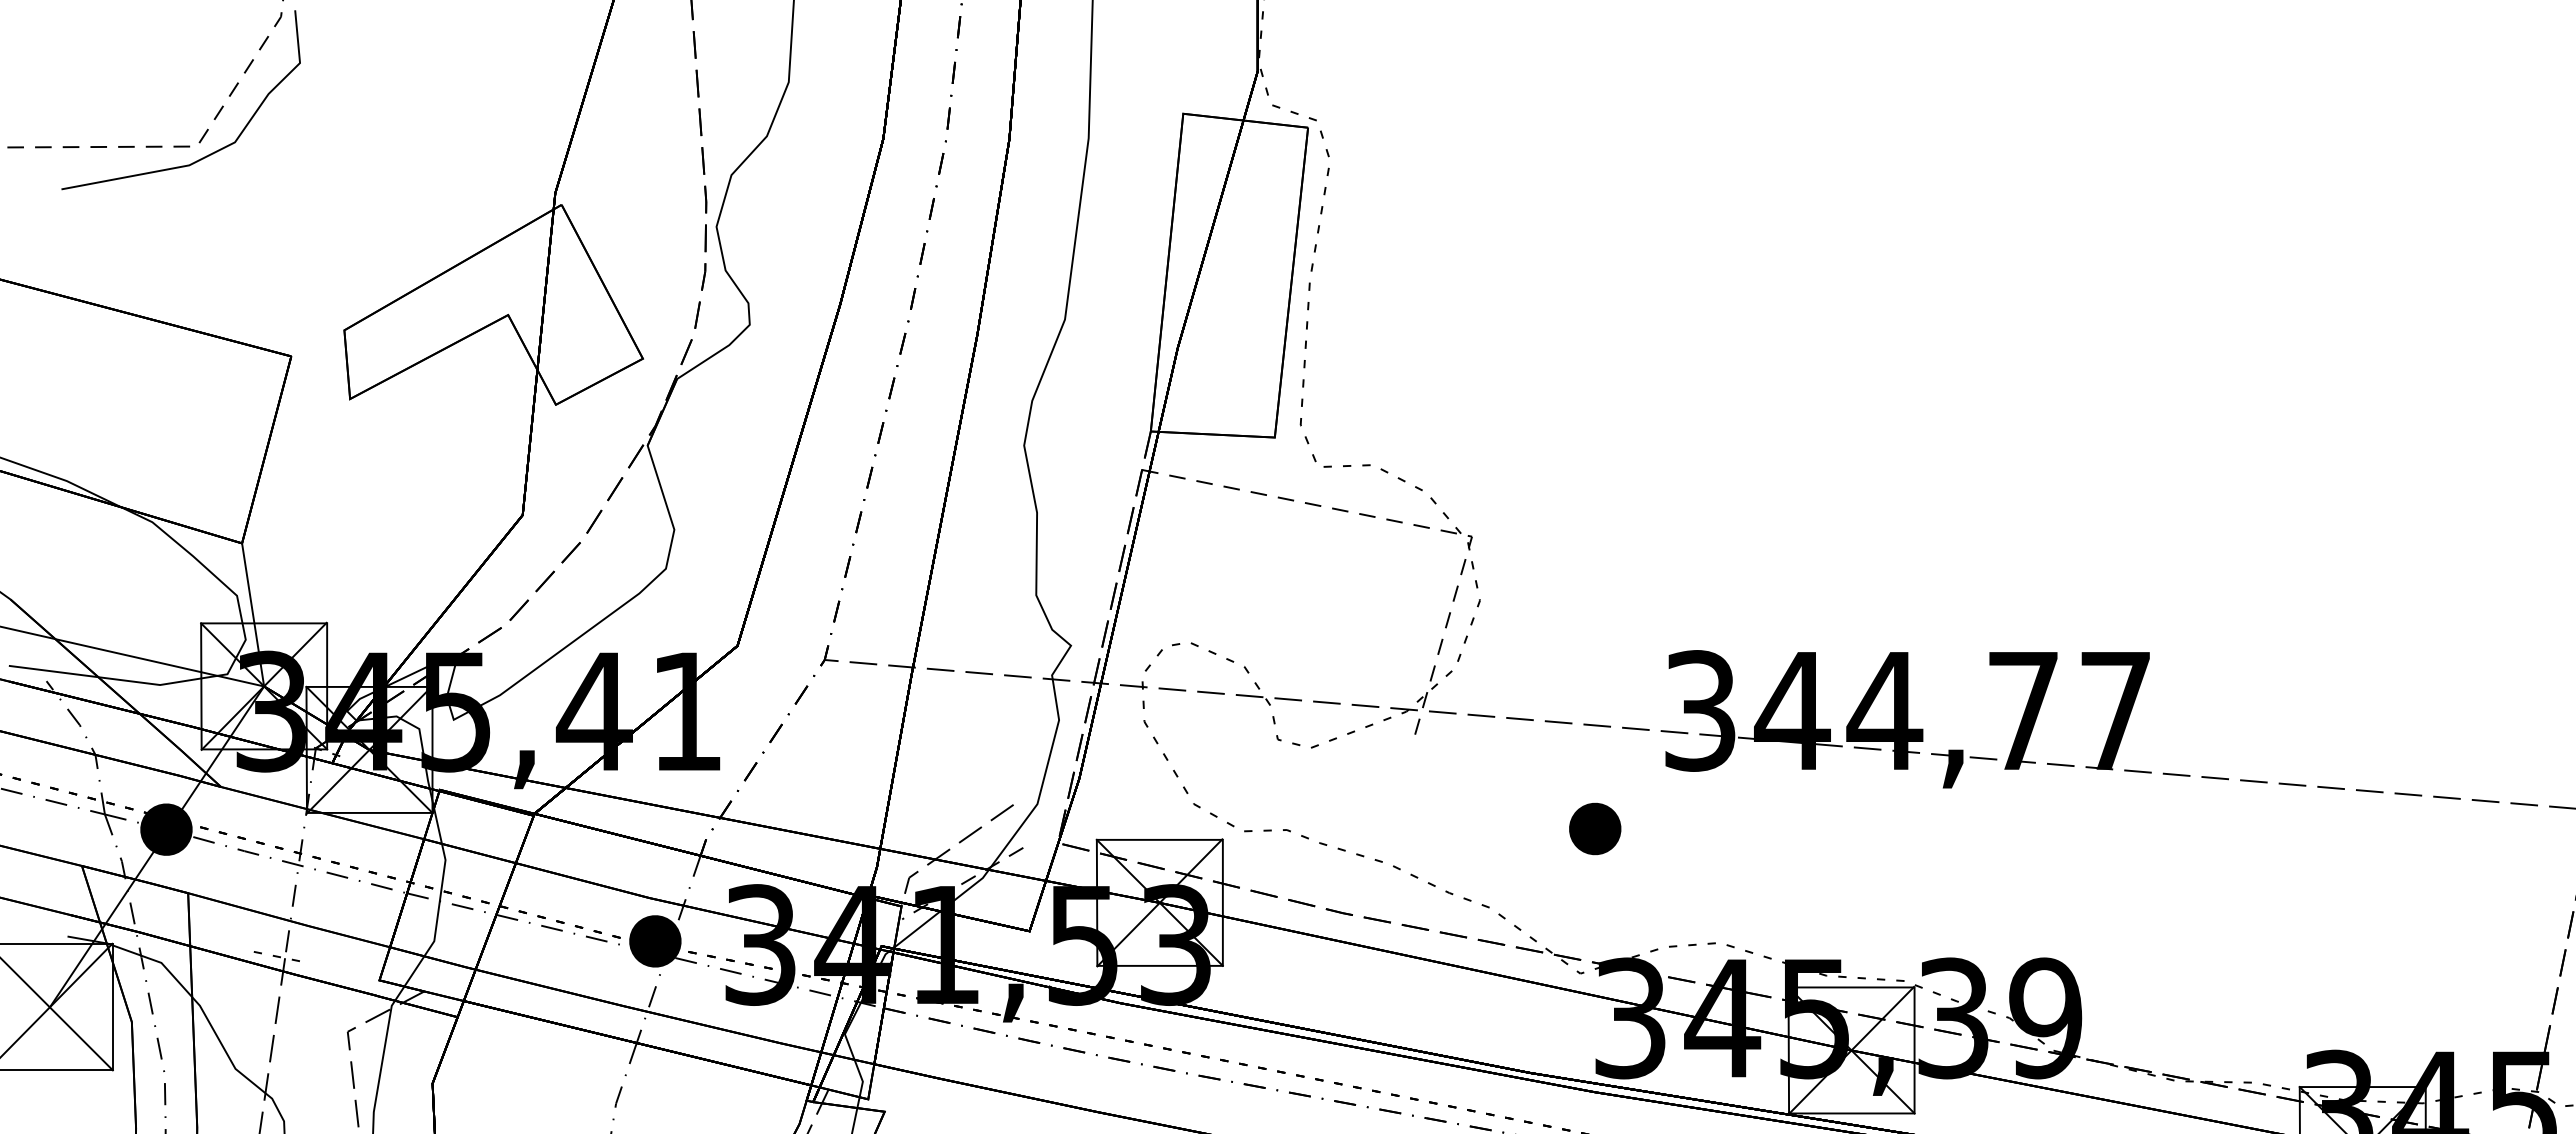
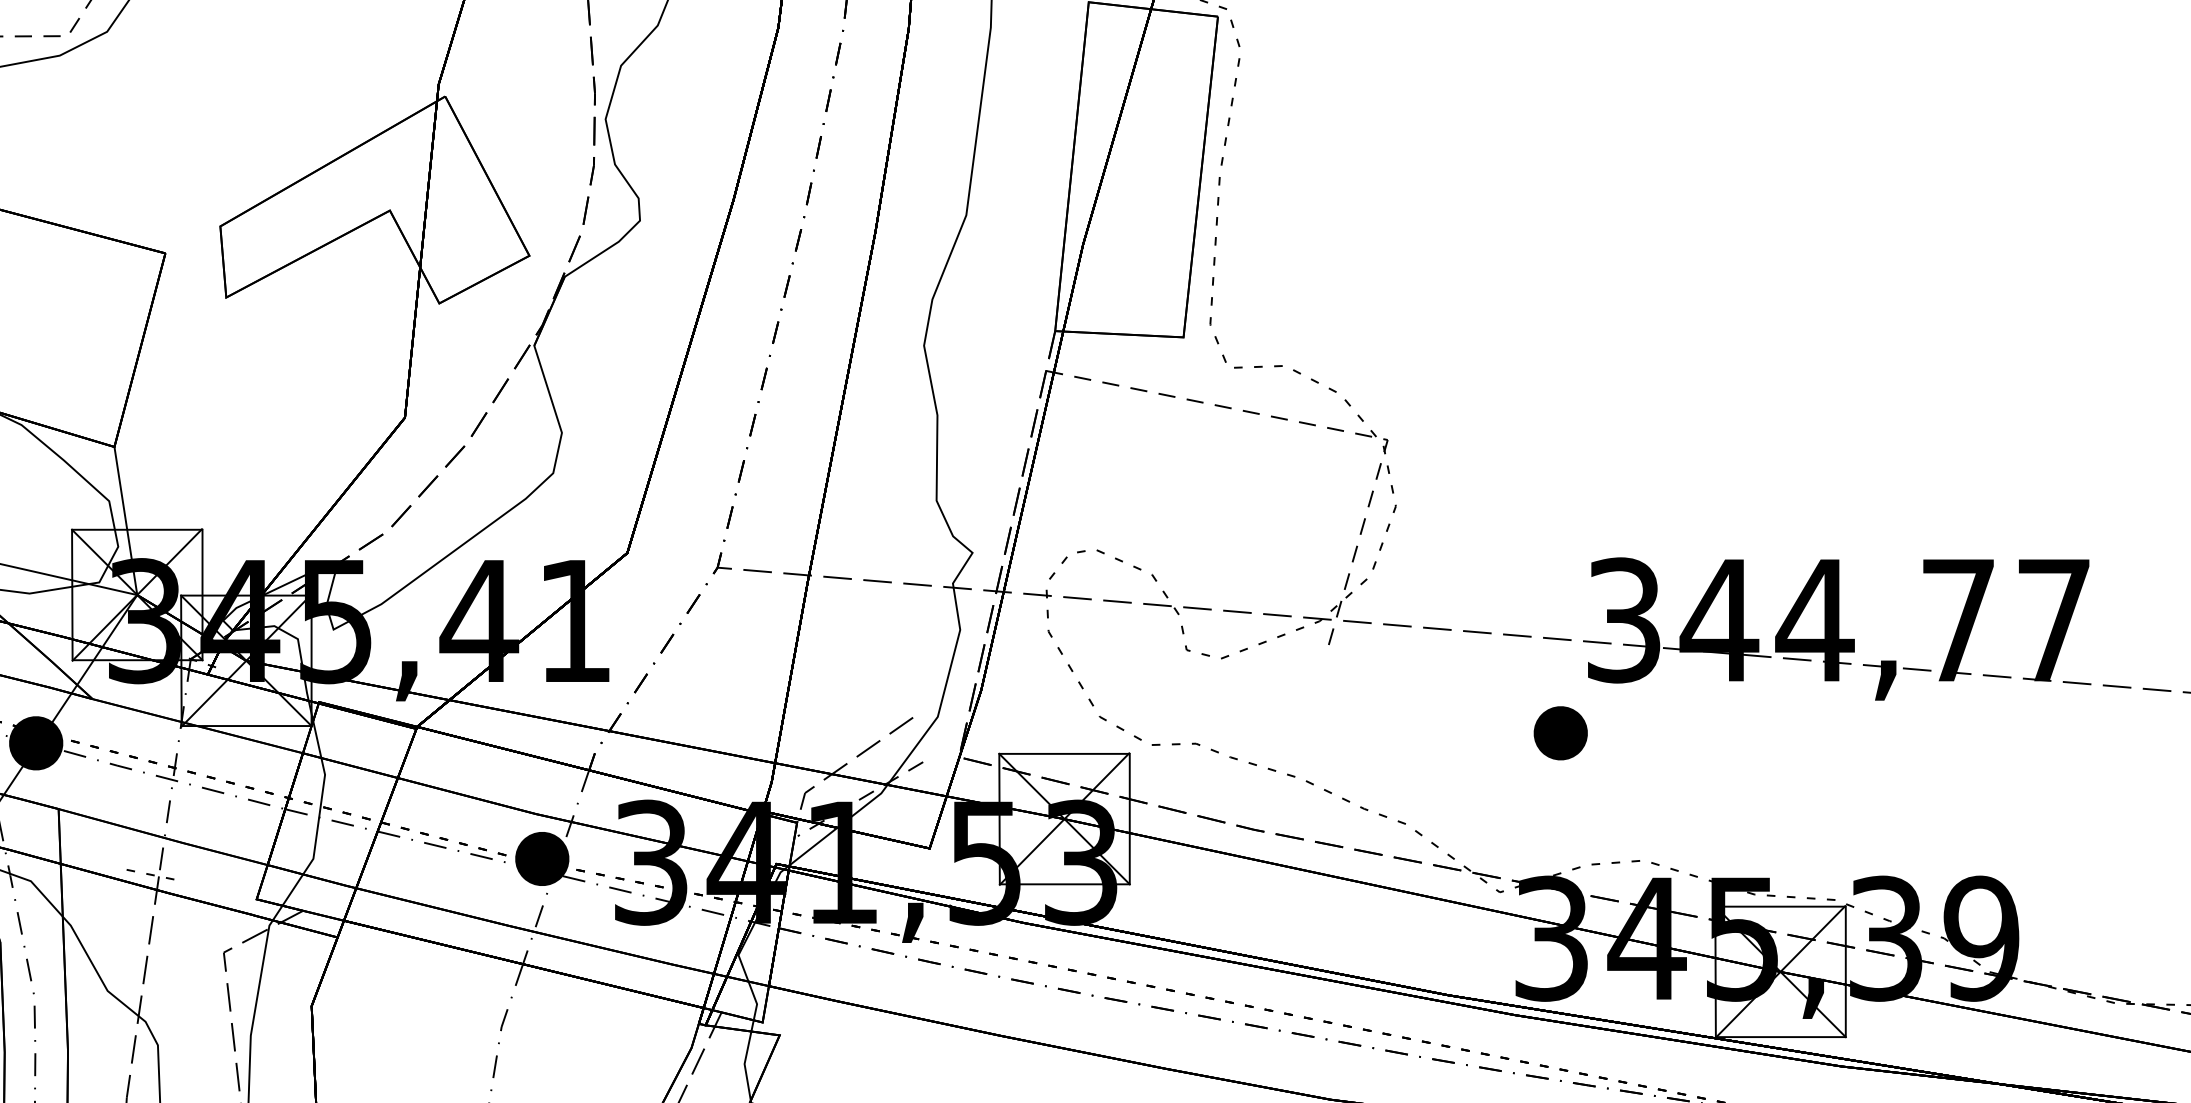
part: (1595, 828) -> (1561, 732), moved

